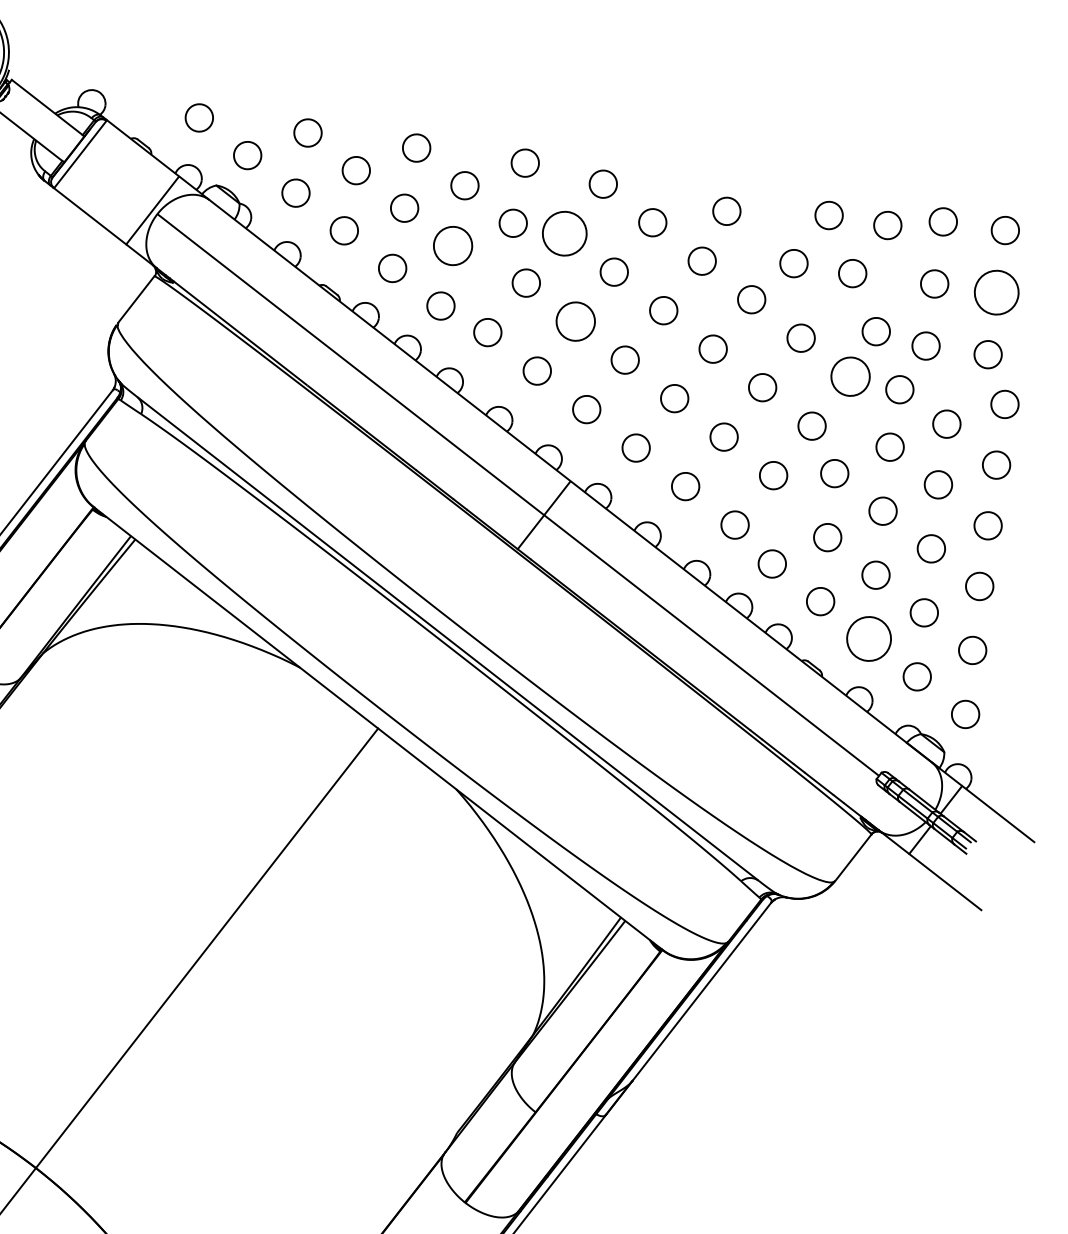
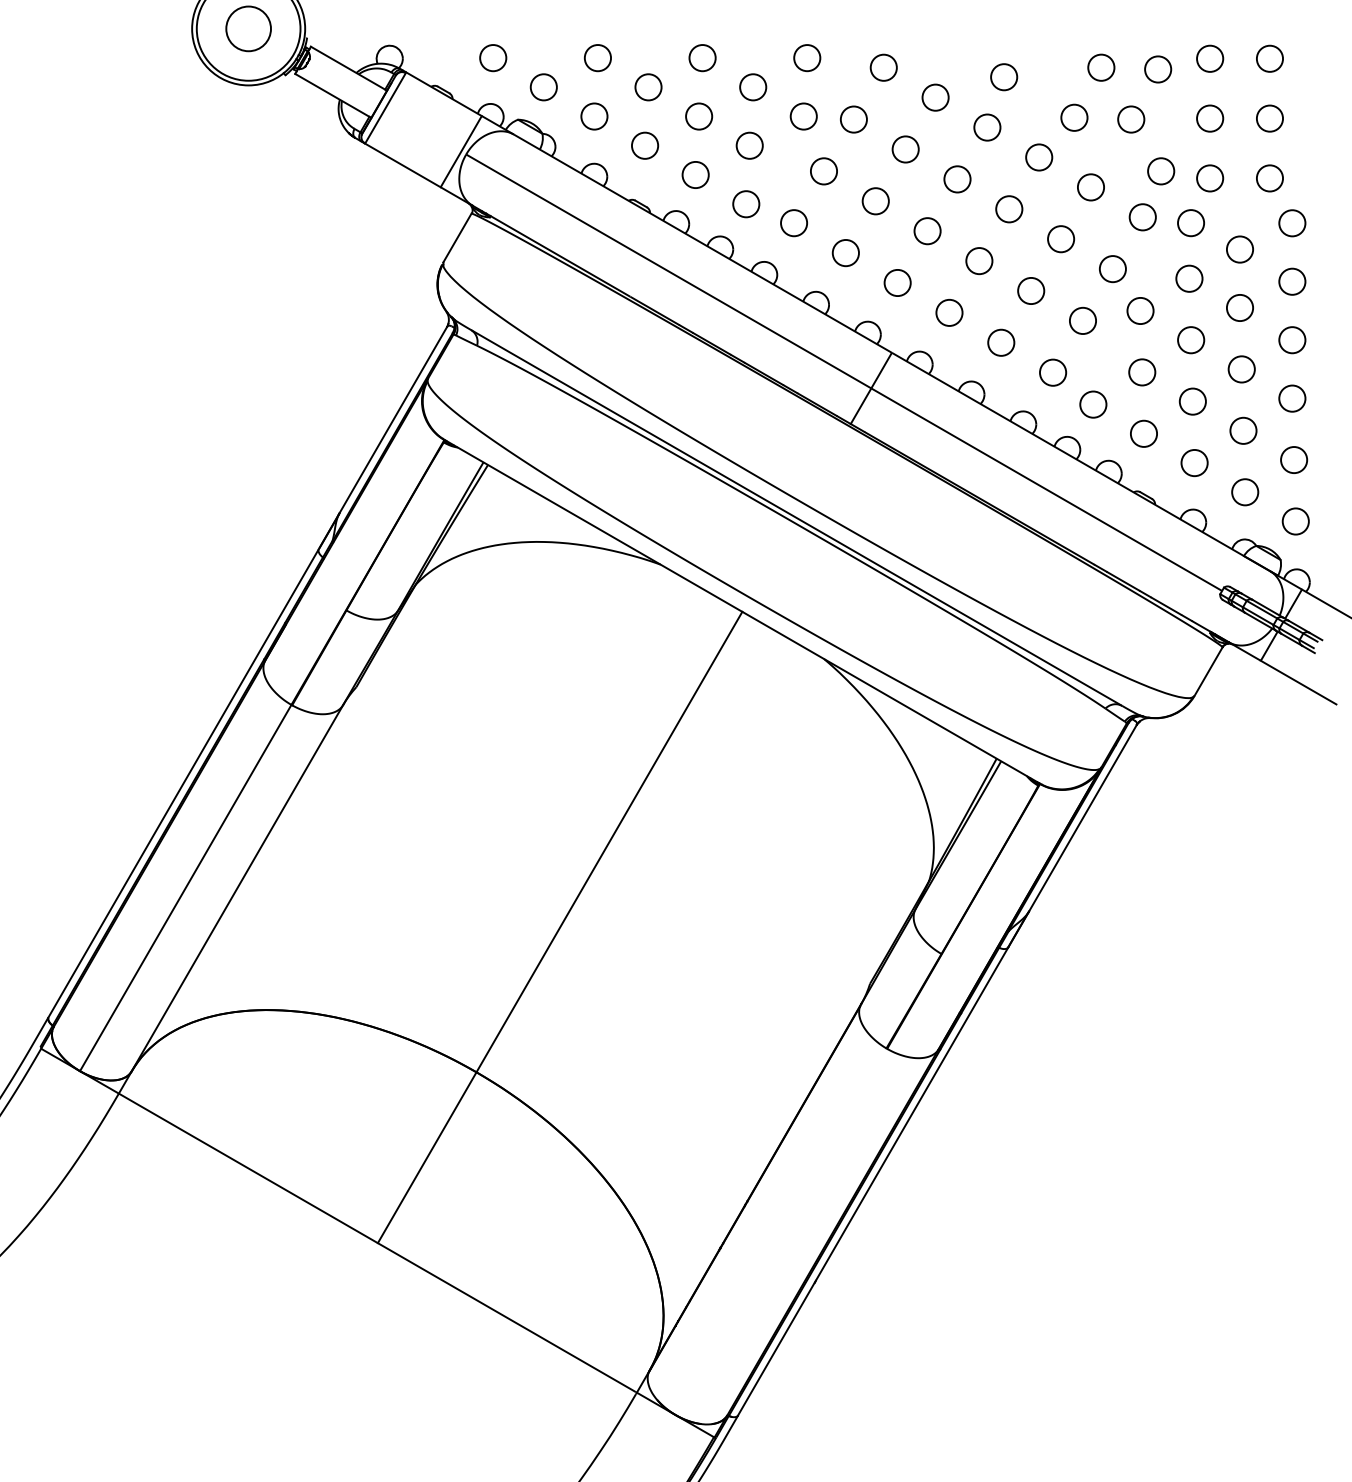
circle: (564, 233) -> (853, 119), size x0.62
circle: (452, 245) -> (749, 145), size x0.71
circle: (996, 292) -> (1269, 118), size x0.62
circle: (575, 321) -> (875, 201), size x0.71
circle: (850, 376) -> (1142, 217), size x0.71
circle: (868, 639) -> (1194, 463), size x0.62

